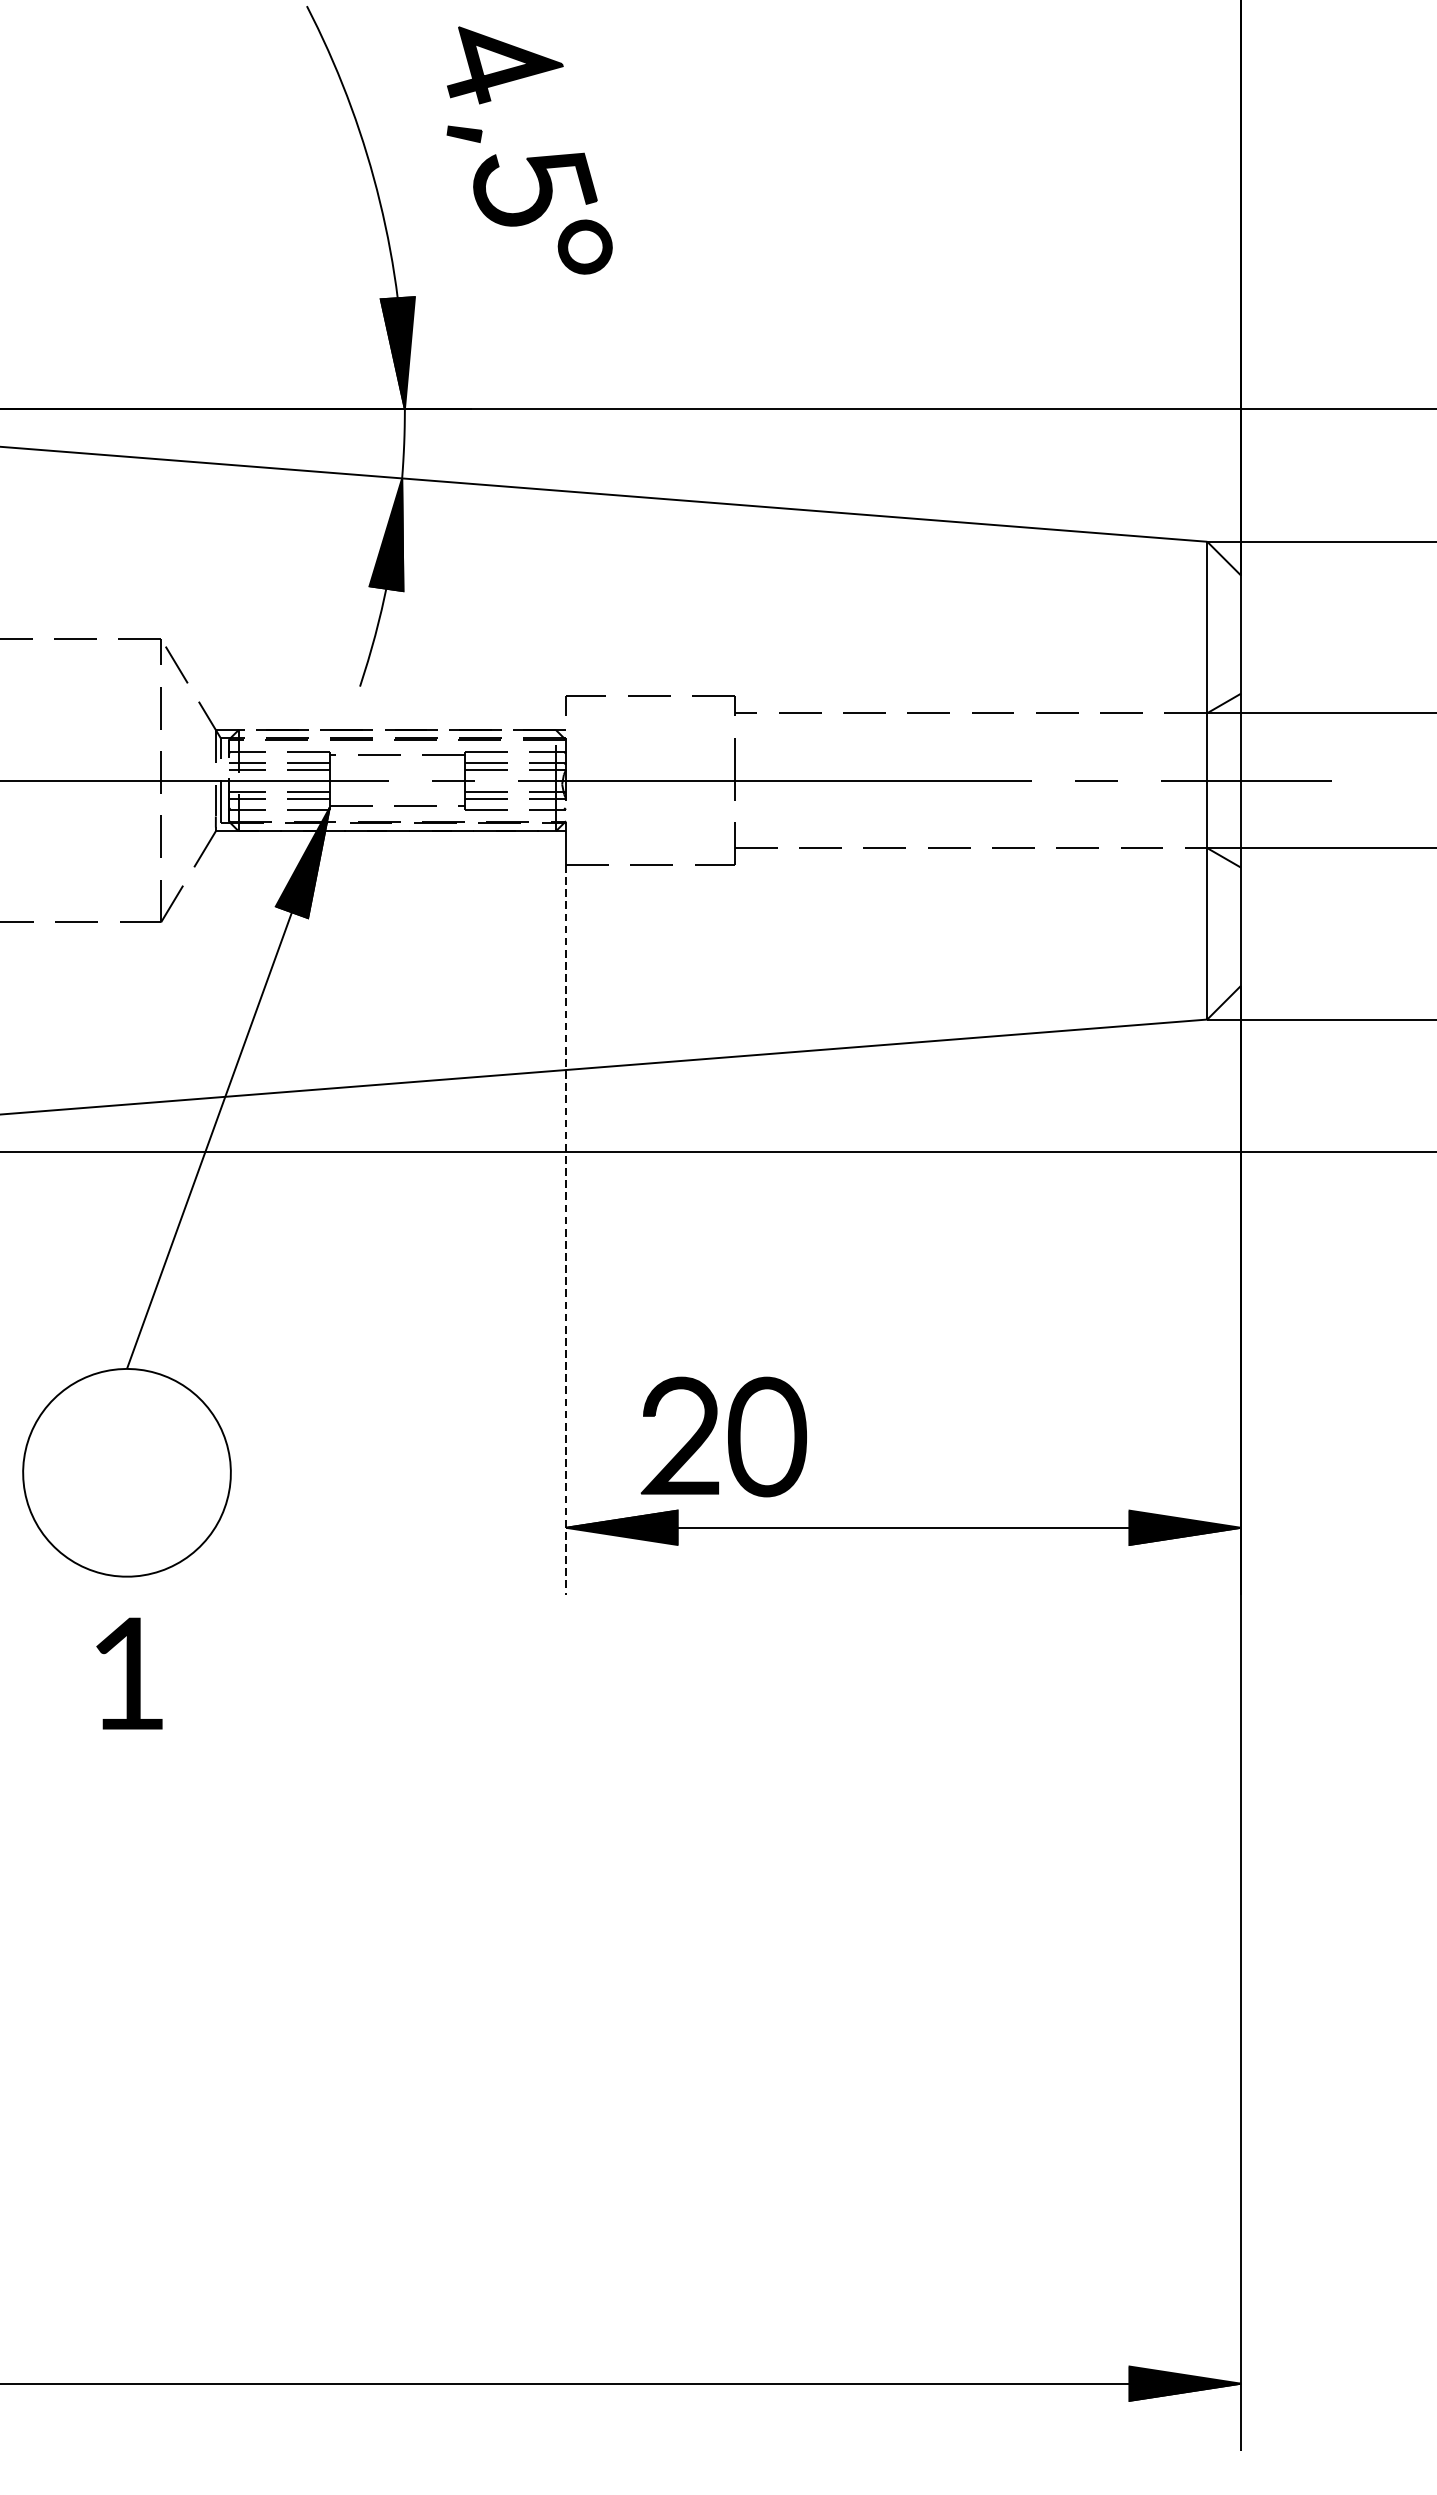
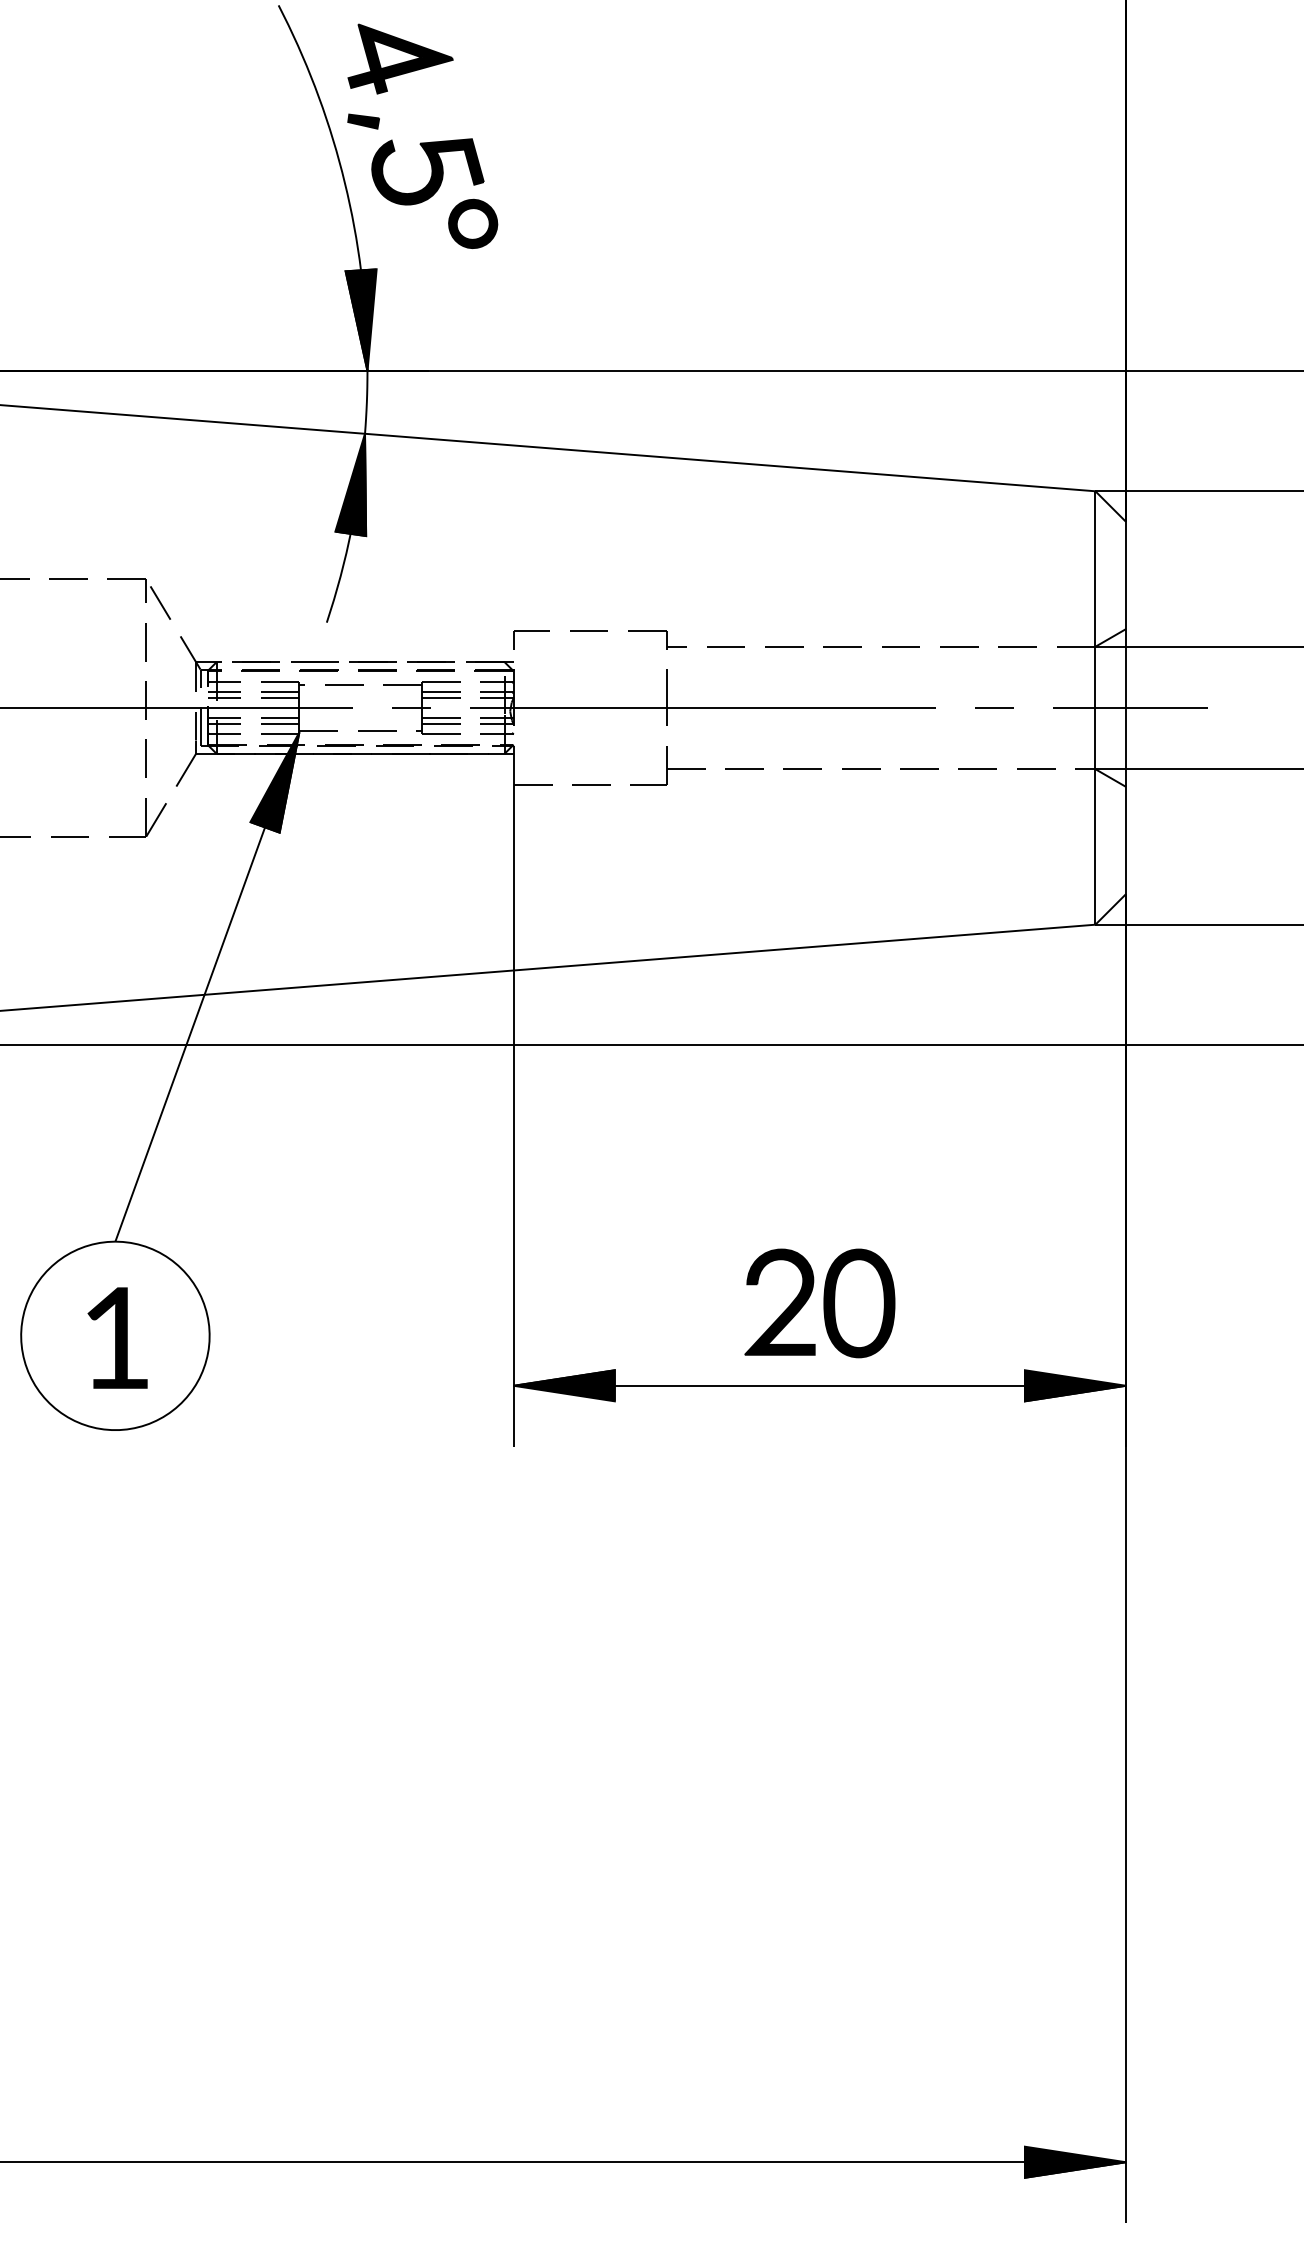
part: (529, 157) -> (422, 142), moved
line: (565, 1230) -> (513, 1116), dashed -> solid
part: (723, 1437) -> (819, 1303), moved
text: (129, 1672) -> (117, 1337), moved

